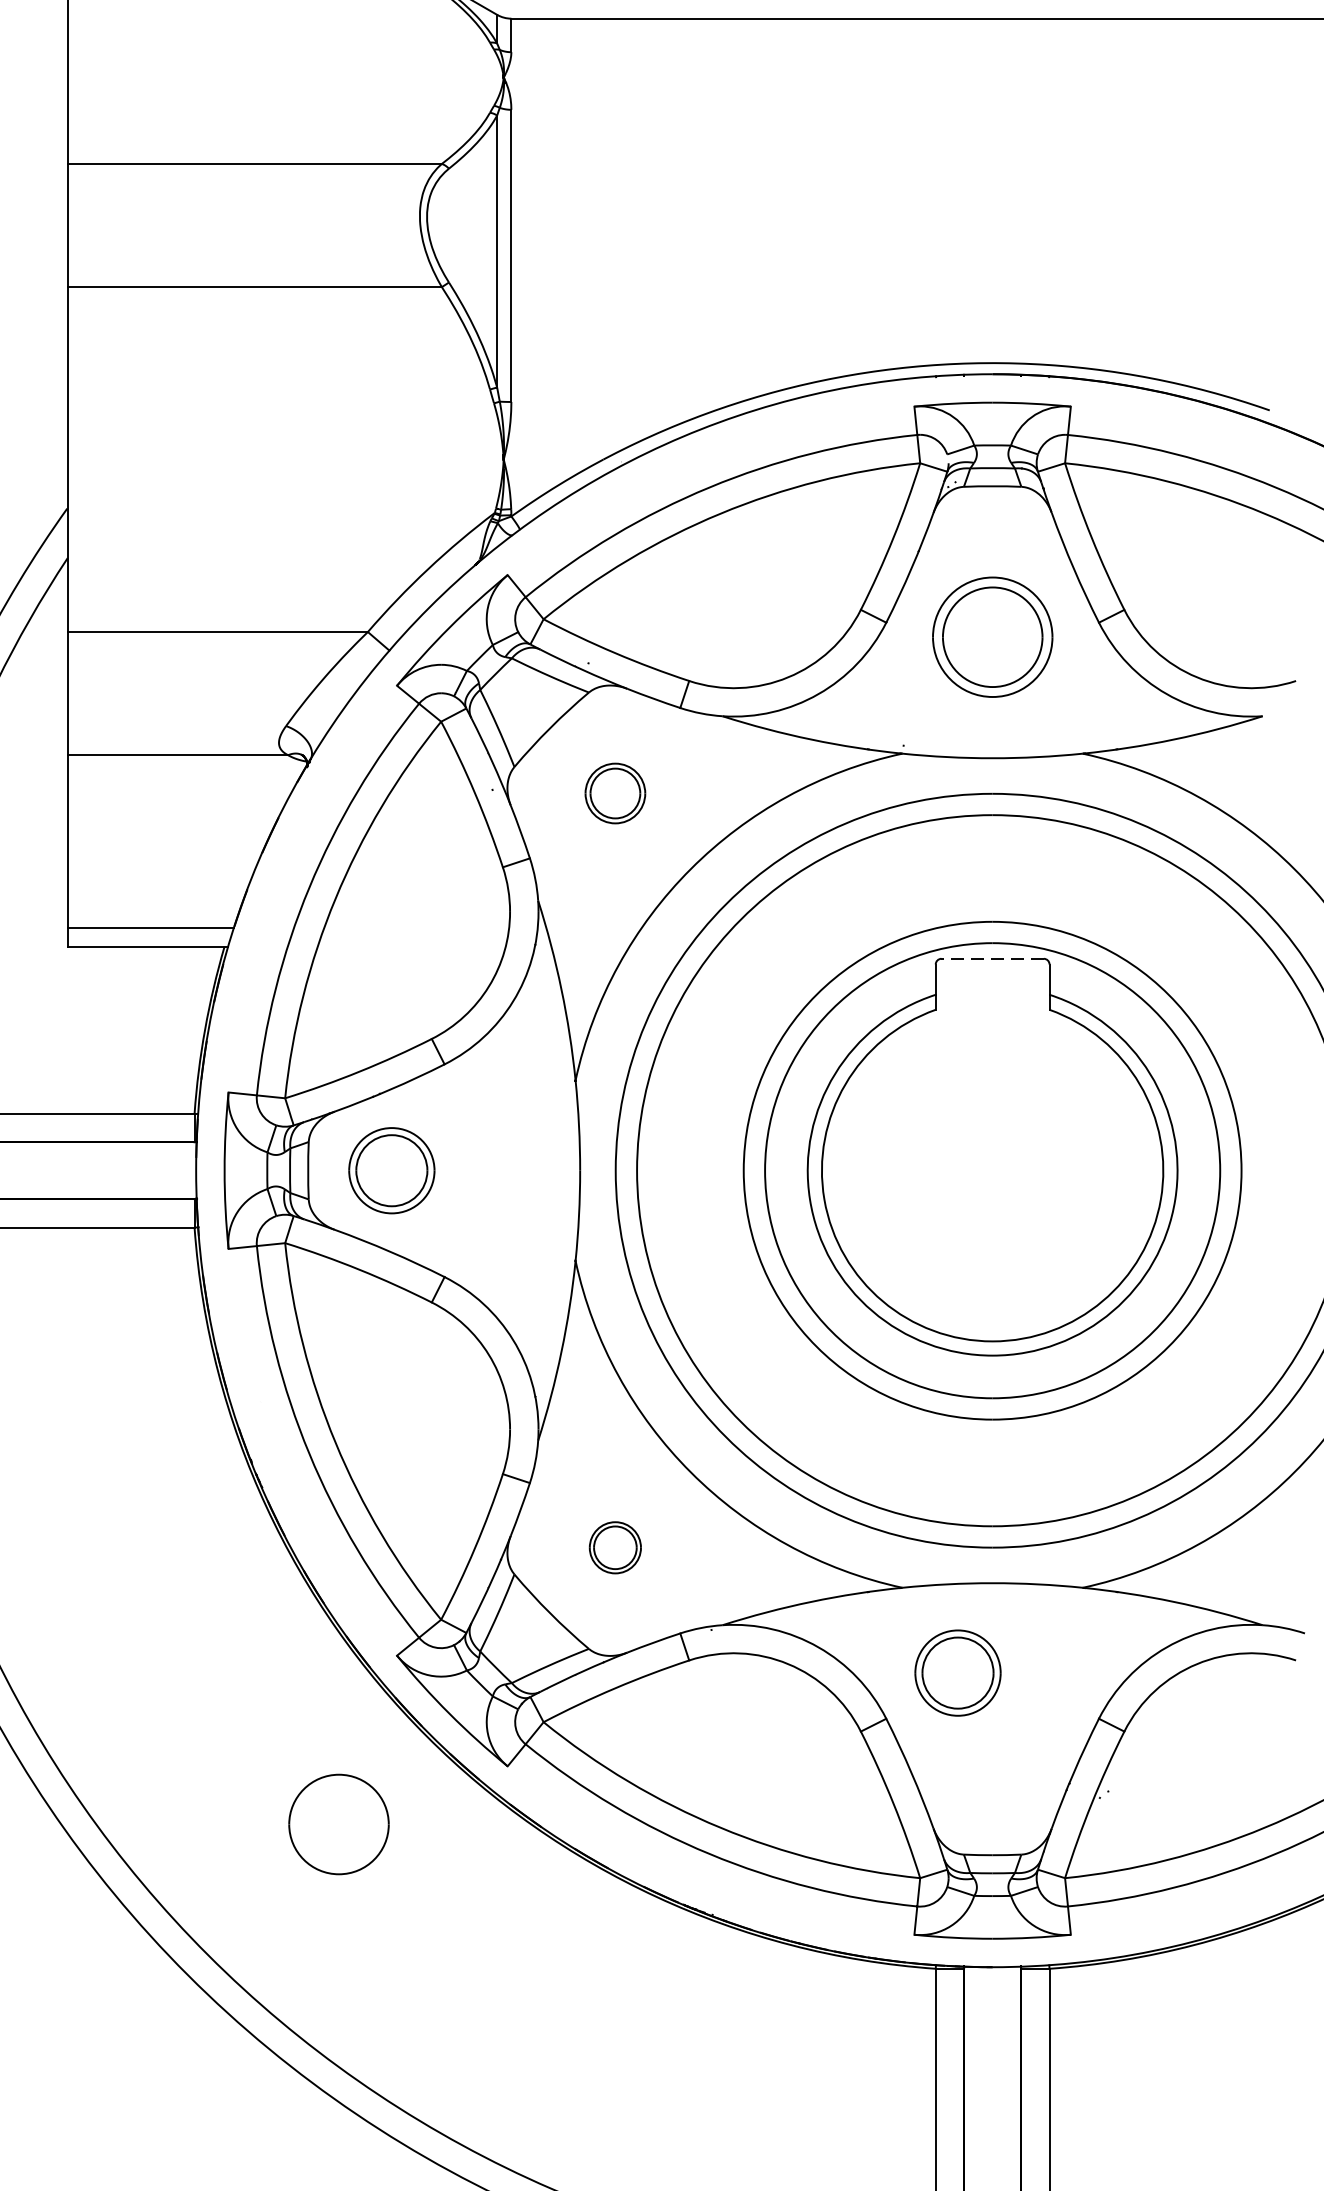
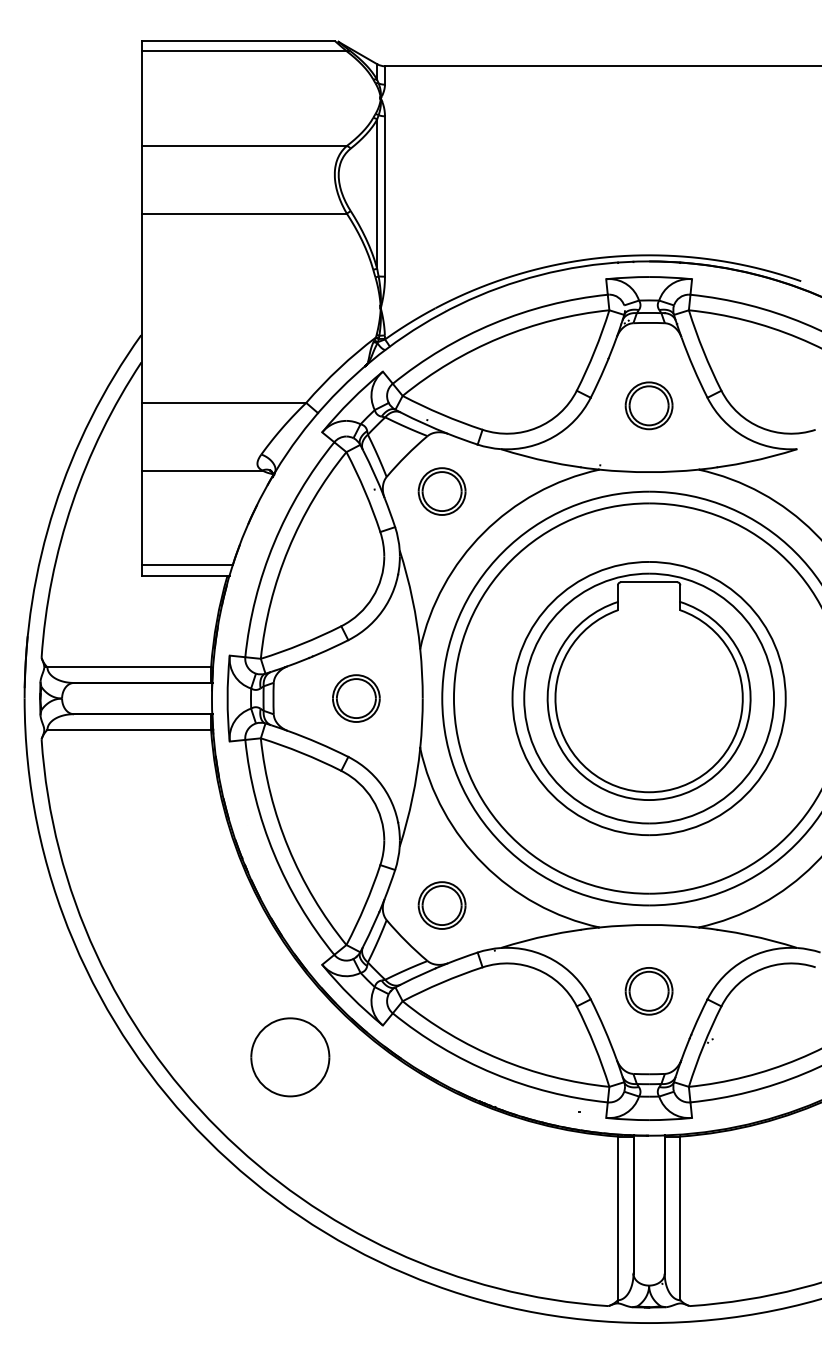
part: (991, 636) -> (648, 405), size x0.71
part: (614, 793) -> (441, 491), size x1.43
line: (991, 959) -> (648, 582), dashed -> solid
part: (392, 1170) -> (356, 698), moved
part: (614, 1547) -> (441, 905), size x1.67
part: (956, 1673) -> (648, 991), moved
part: (339, 1824) -> (290, 1057), size x1.43

